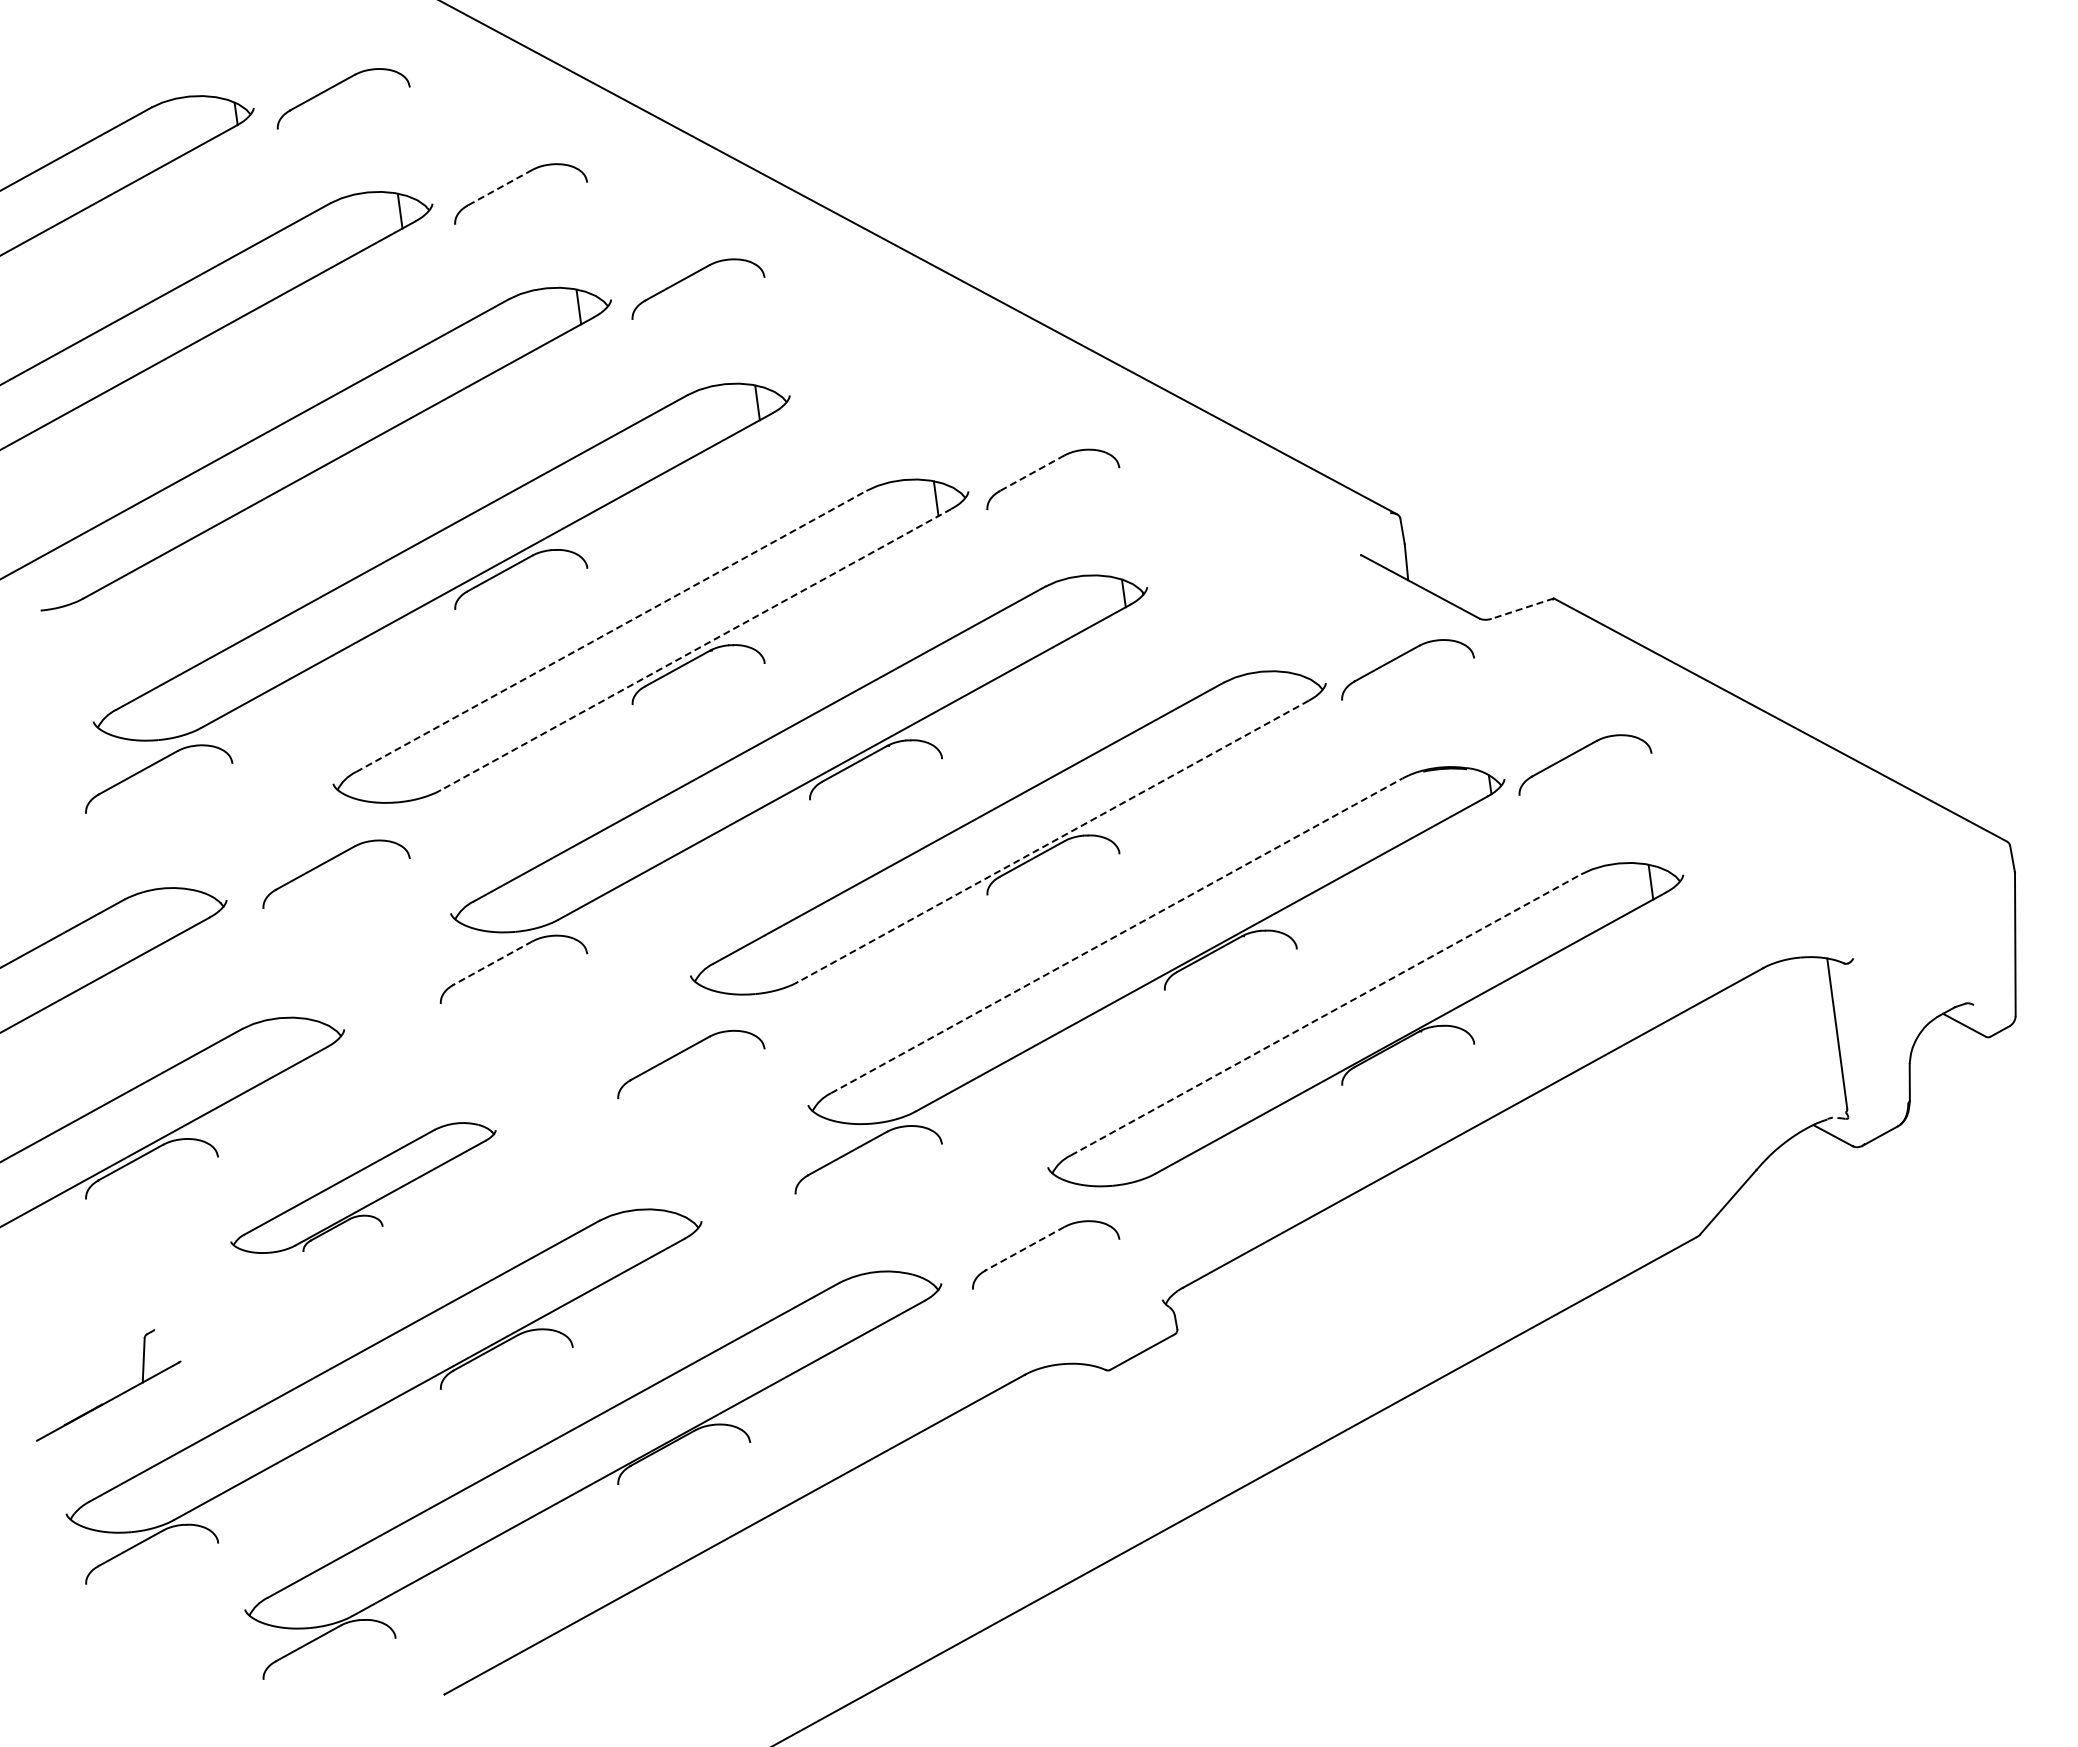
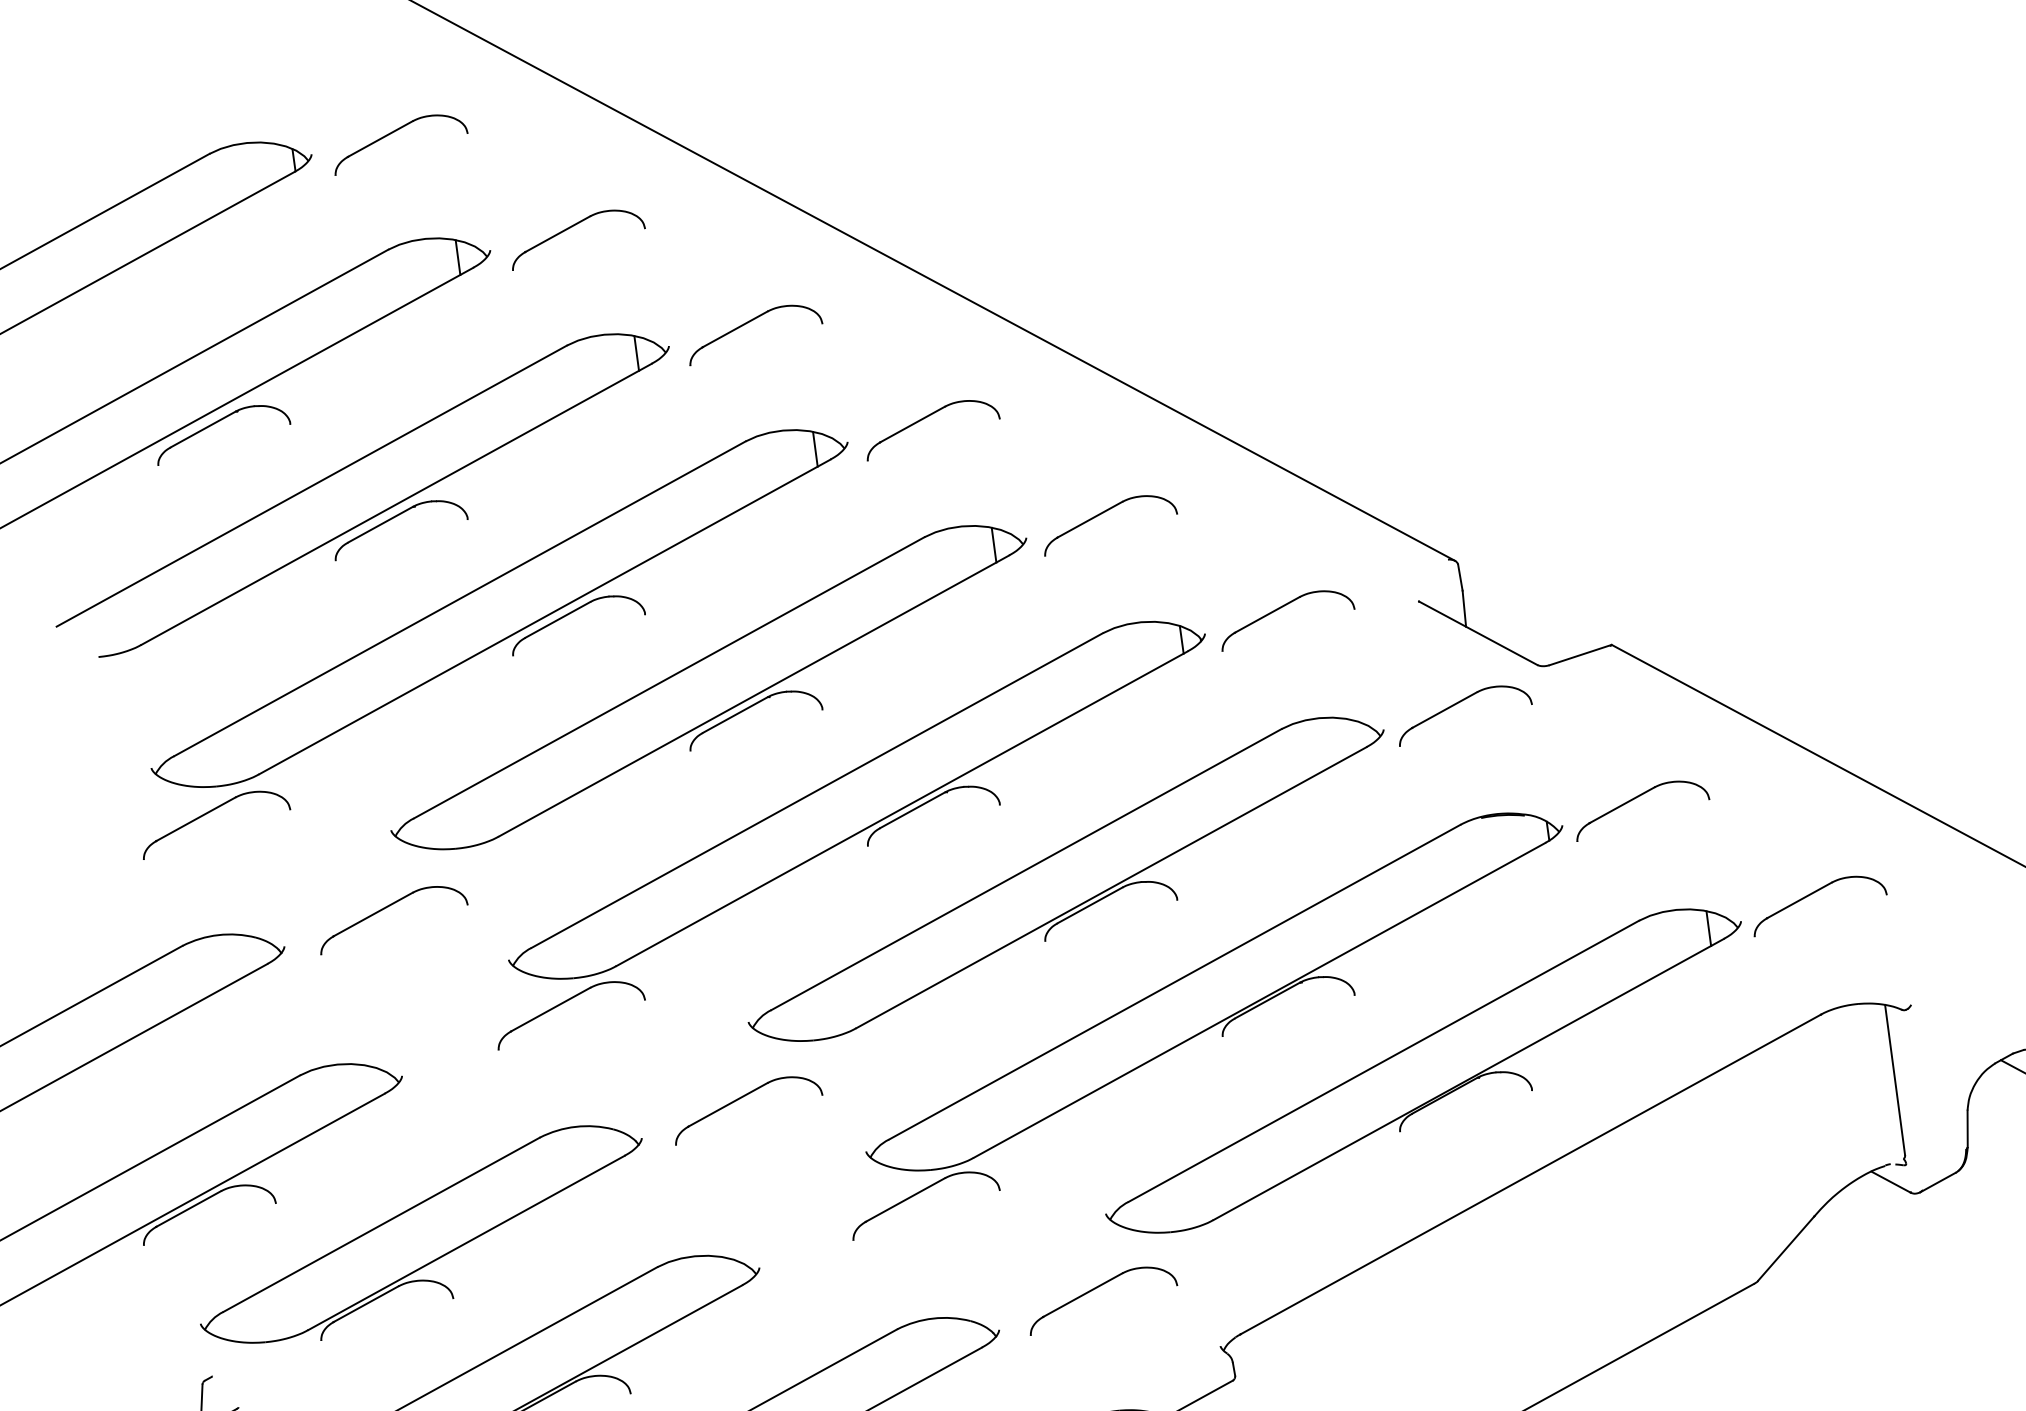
line: (499, 187) -> (557, 233), dashed -> solid
part: (867, 372) -> (925, 418), added
part: (159, 376) -> (217, 422), added
part: (337, 471) -> (395, 517), added
line: (1032, 473) -> (1090, 519), dashed -> solid
part: (1224, 561) -> (1282, 607), added
line: (1522, 608) -> (1580, 654), dashed -> solid
line: (611, 631) -> (669, 677), dashed -> solid
line: (695, 649) -> (753, 695), dashed -> solid
line: (1053, 841) -> (1111, 887), dashed -> solid
part: (1755, 847) -> (1813, 893), added
line: (1117, 935) -> (1175, 981), dashed -> solid
line: (492, 963) -> (550, 1009), dashed -> solid
line: (1326, 1014) -> (1384, 1060), dashed -> solid
part: (363, 1187) -> (421, 1233), size x1.67
line: (1024, 1248) -> (1082, 1294), dashed -> solid

